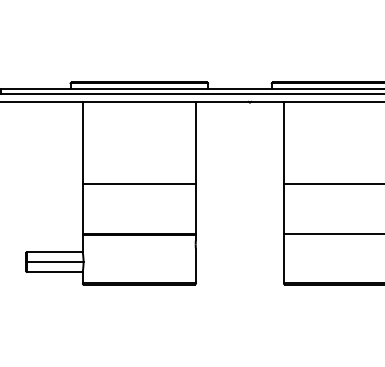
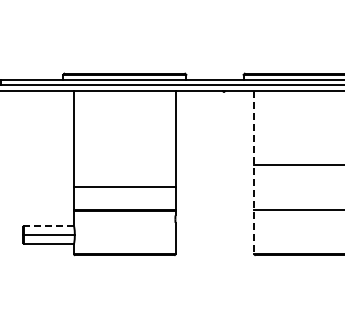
line: (138, 184) -> (124, 187), moved
line: (283, 193) -> (254, 173), solid -> dashed
line: (55, 251) -> (49, 225), solid -> dashed

